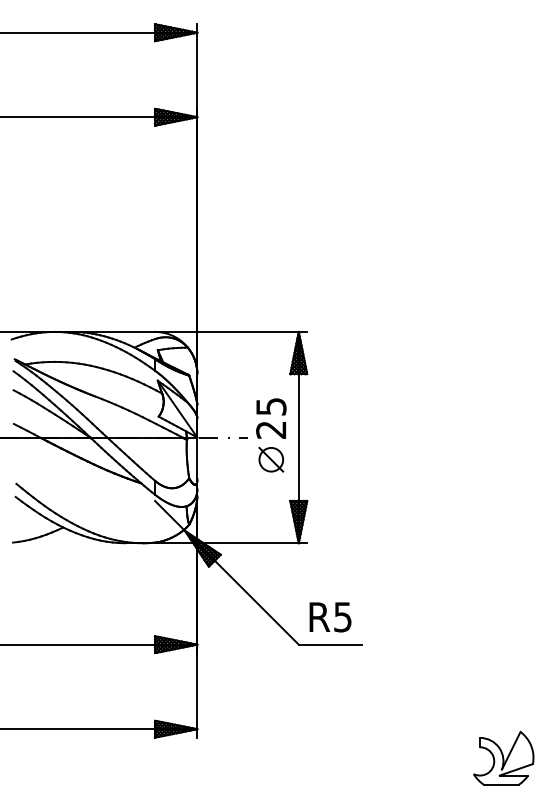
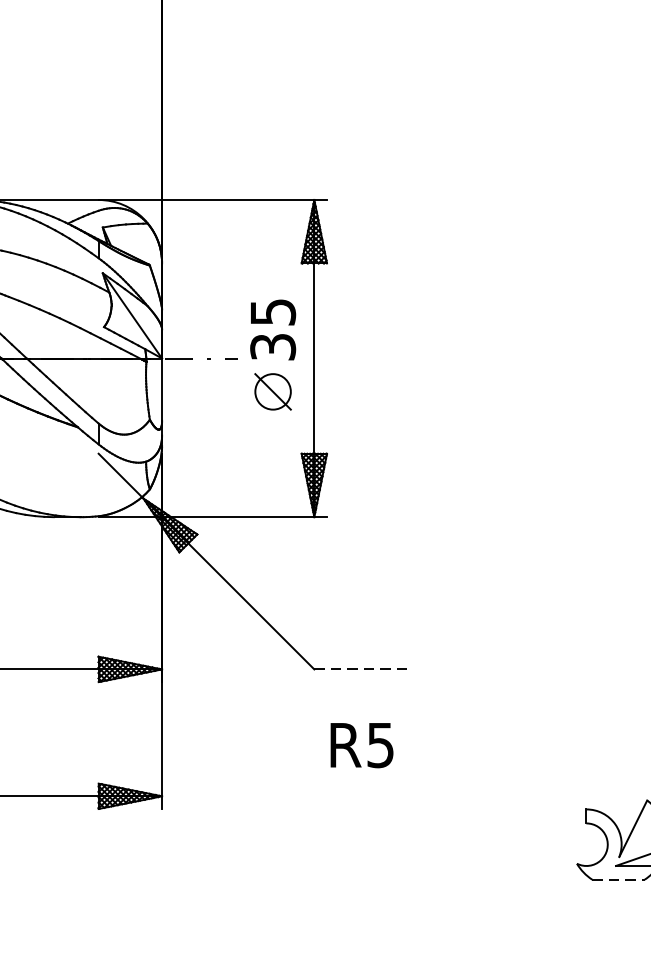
text: (271, 429) -> (273, 346), 25 -> 35
text: (330, 617) -> (361, 745), moved
line: (330, 644) -> (361, 669), solid -> dashed
line: (501, 784) -> (618, 879), solid -> dashed

